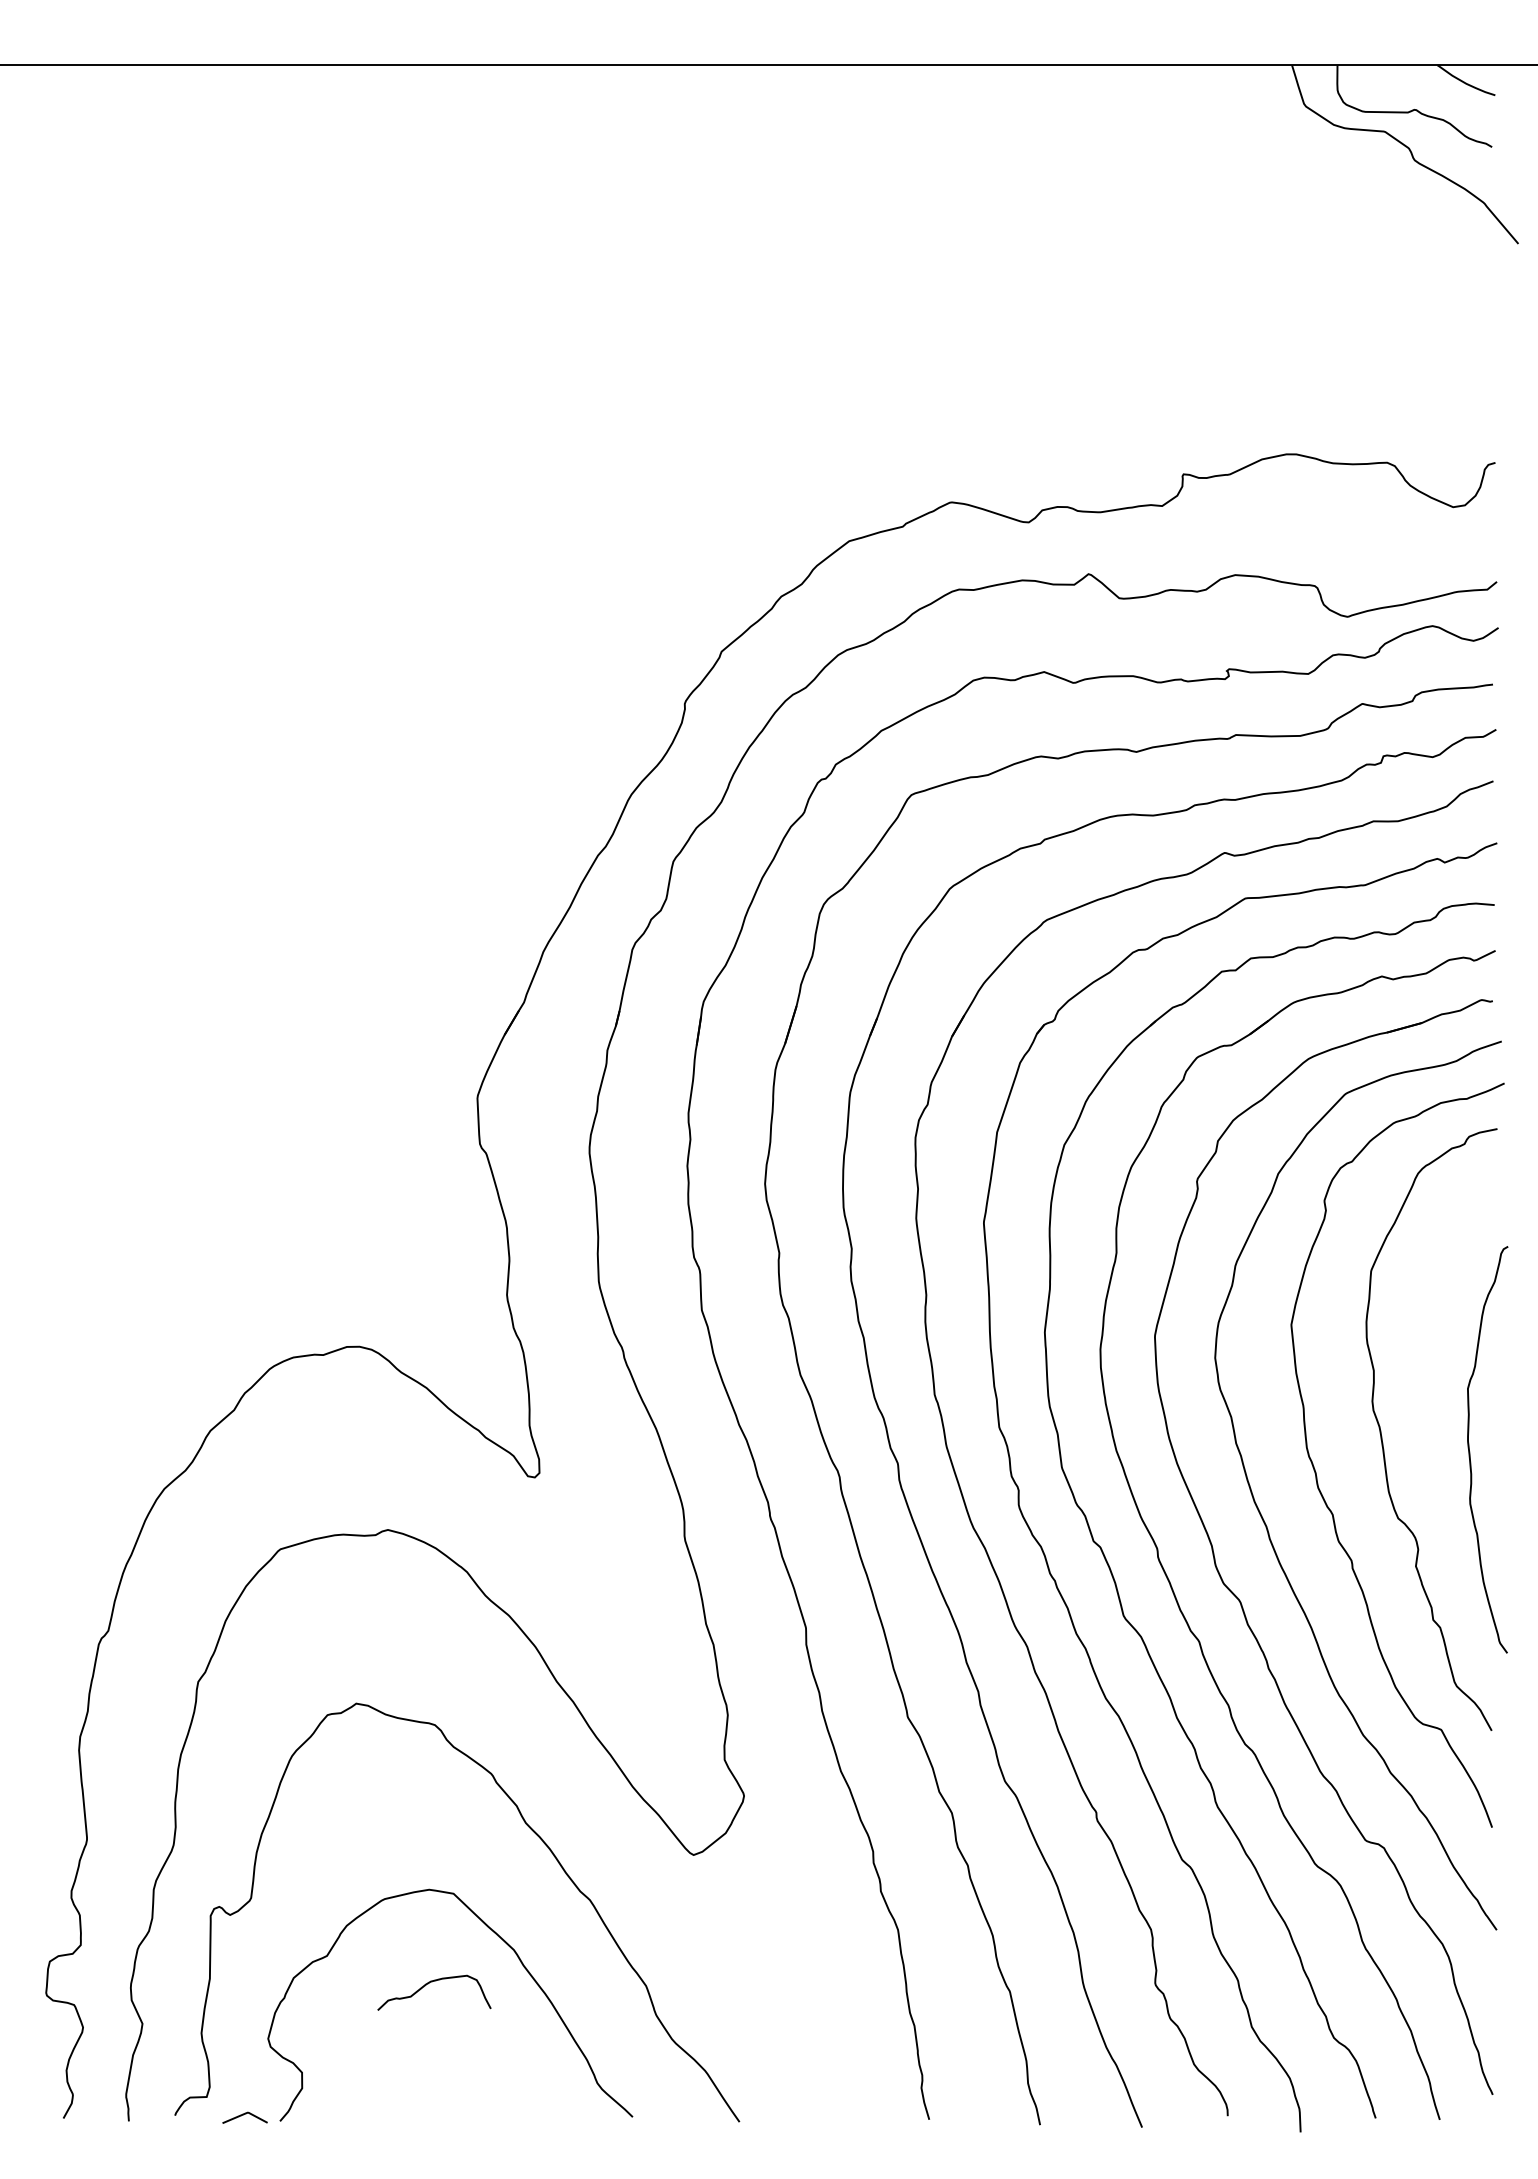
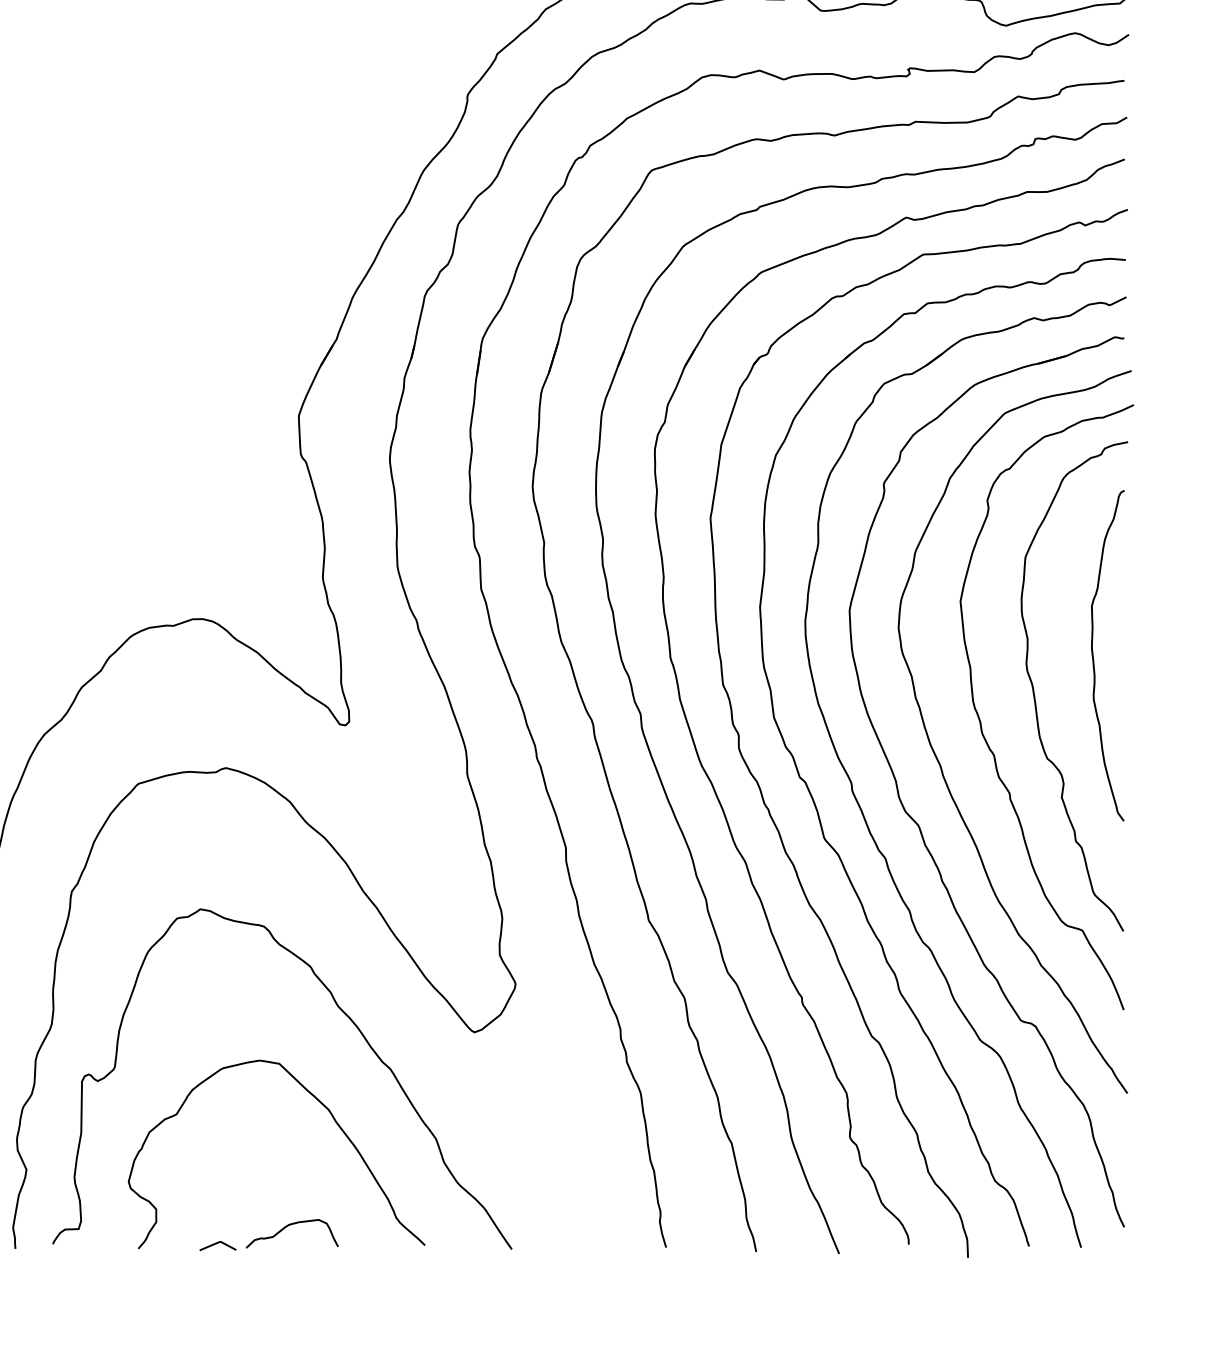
curve: (1470, 1451) -> (1093, 657), moved
curve: (428, 1984) -> (287, 1227), moved
line: (243, 2115) -> (216, 1244), moved

